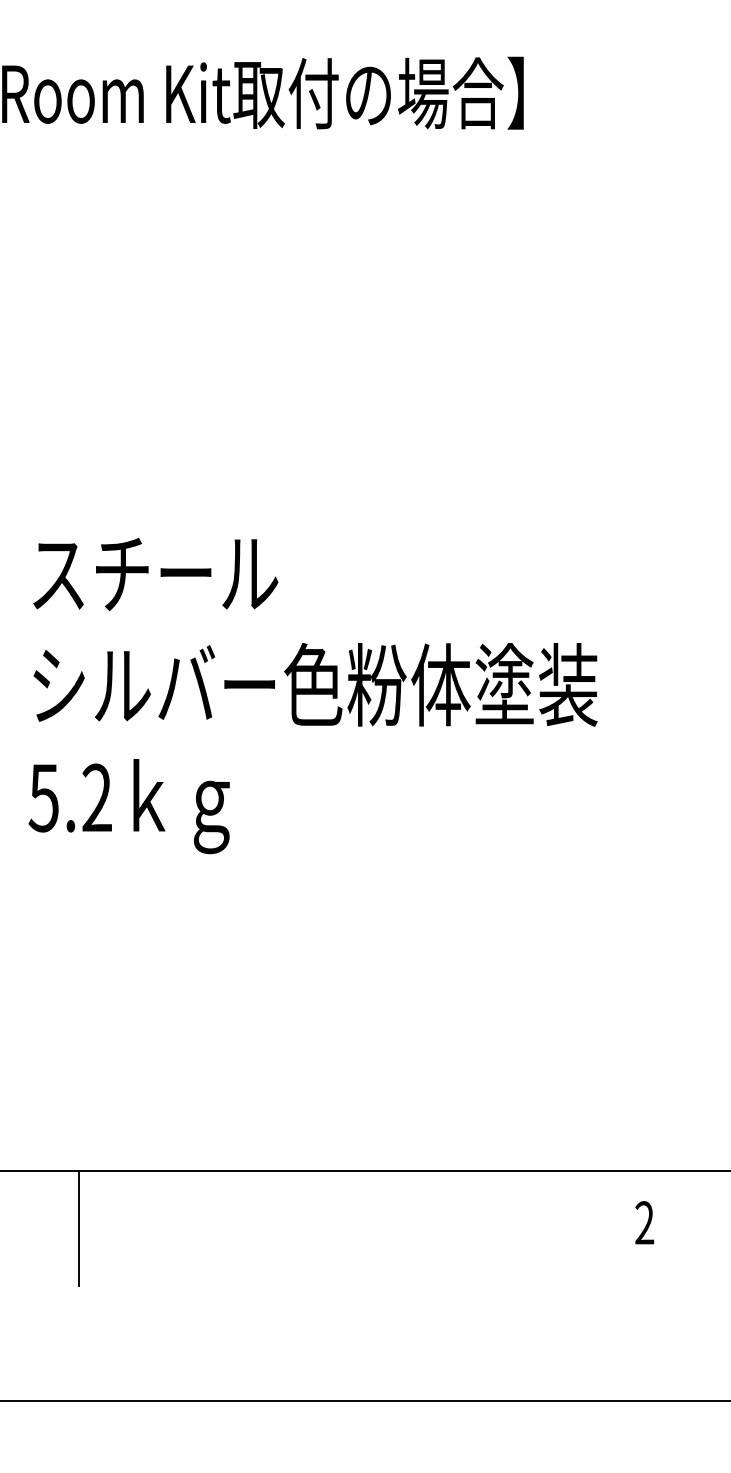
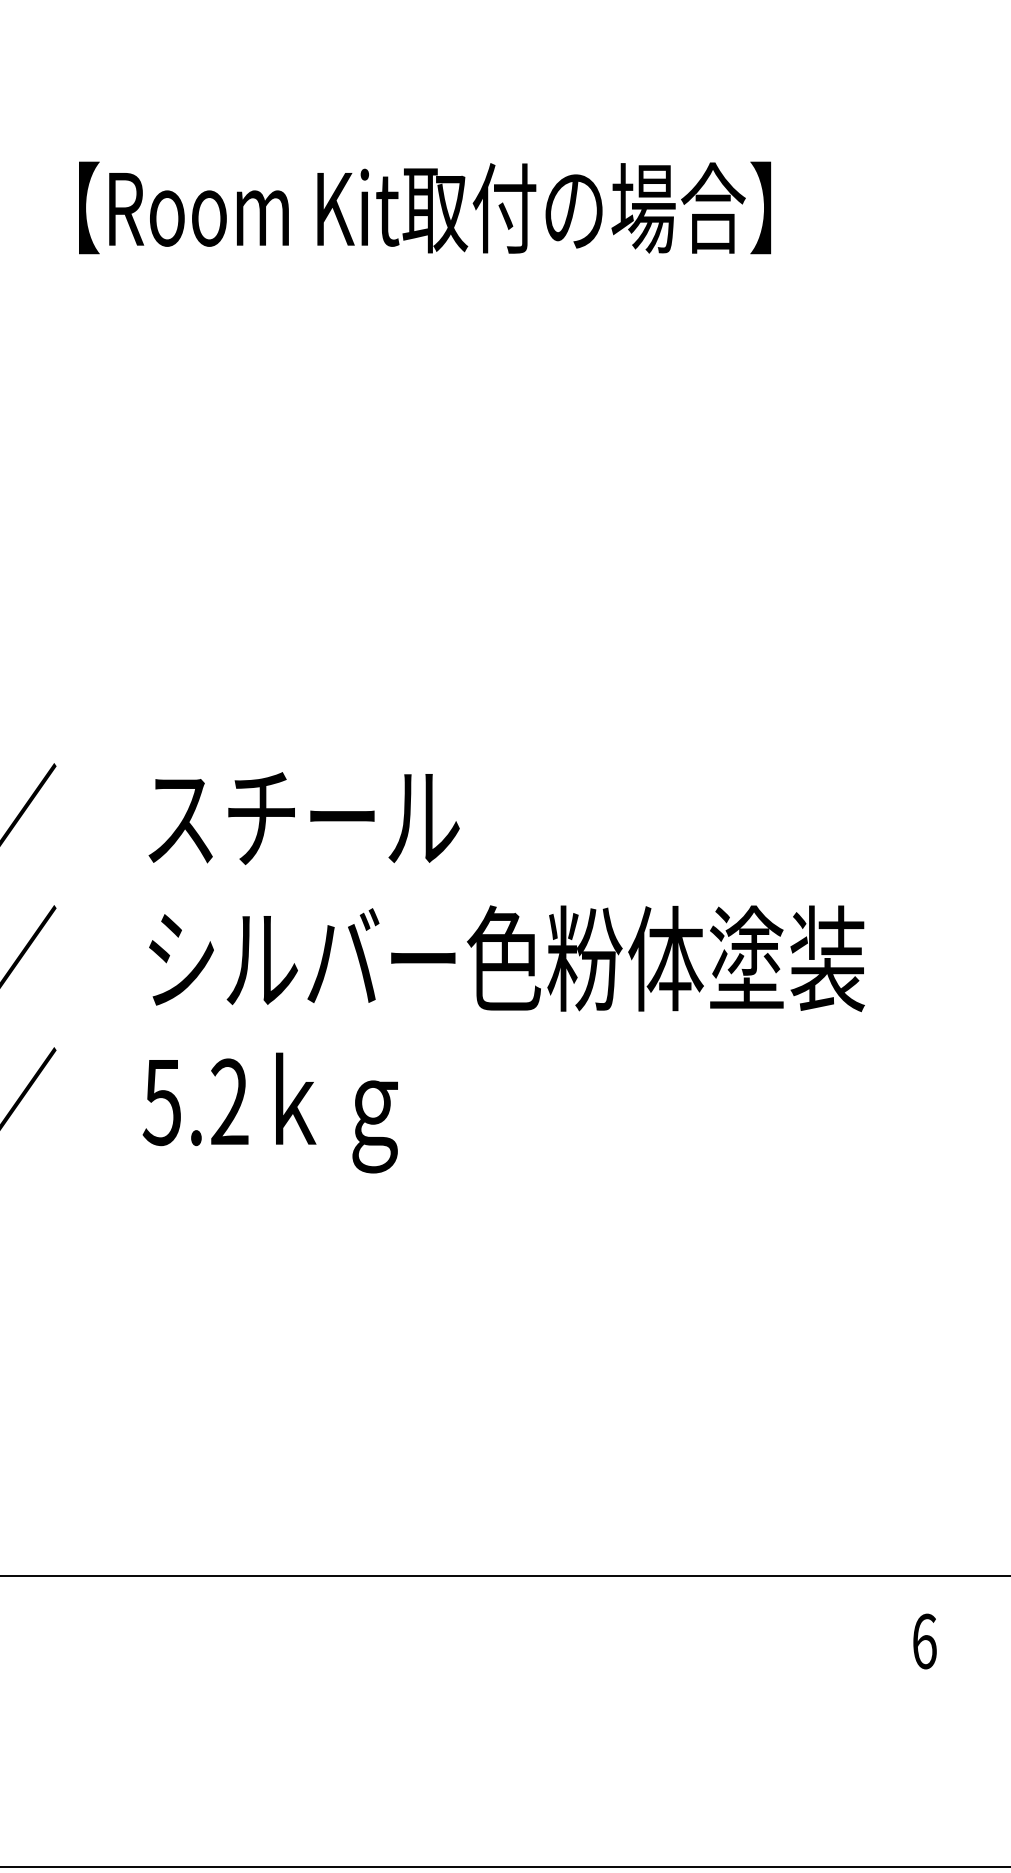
text: (644, 1223) -> (924, 1641), 2 -> 6
line: (79, 1228) -> (207, 1648), removed

